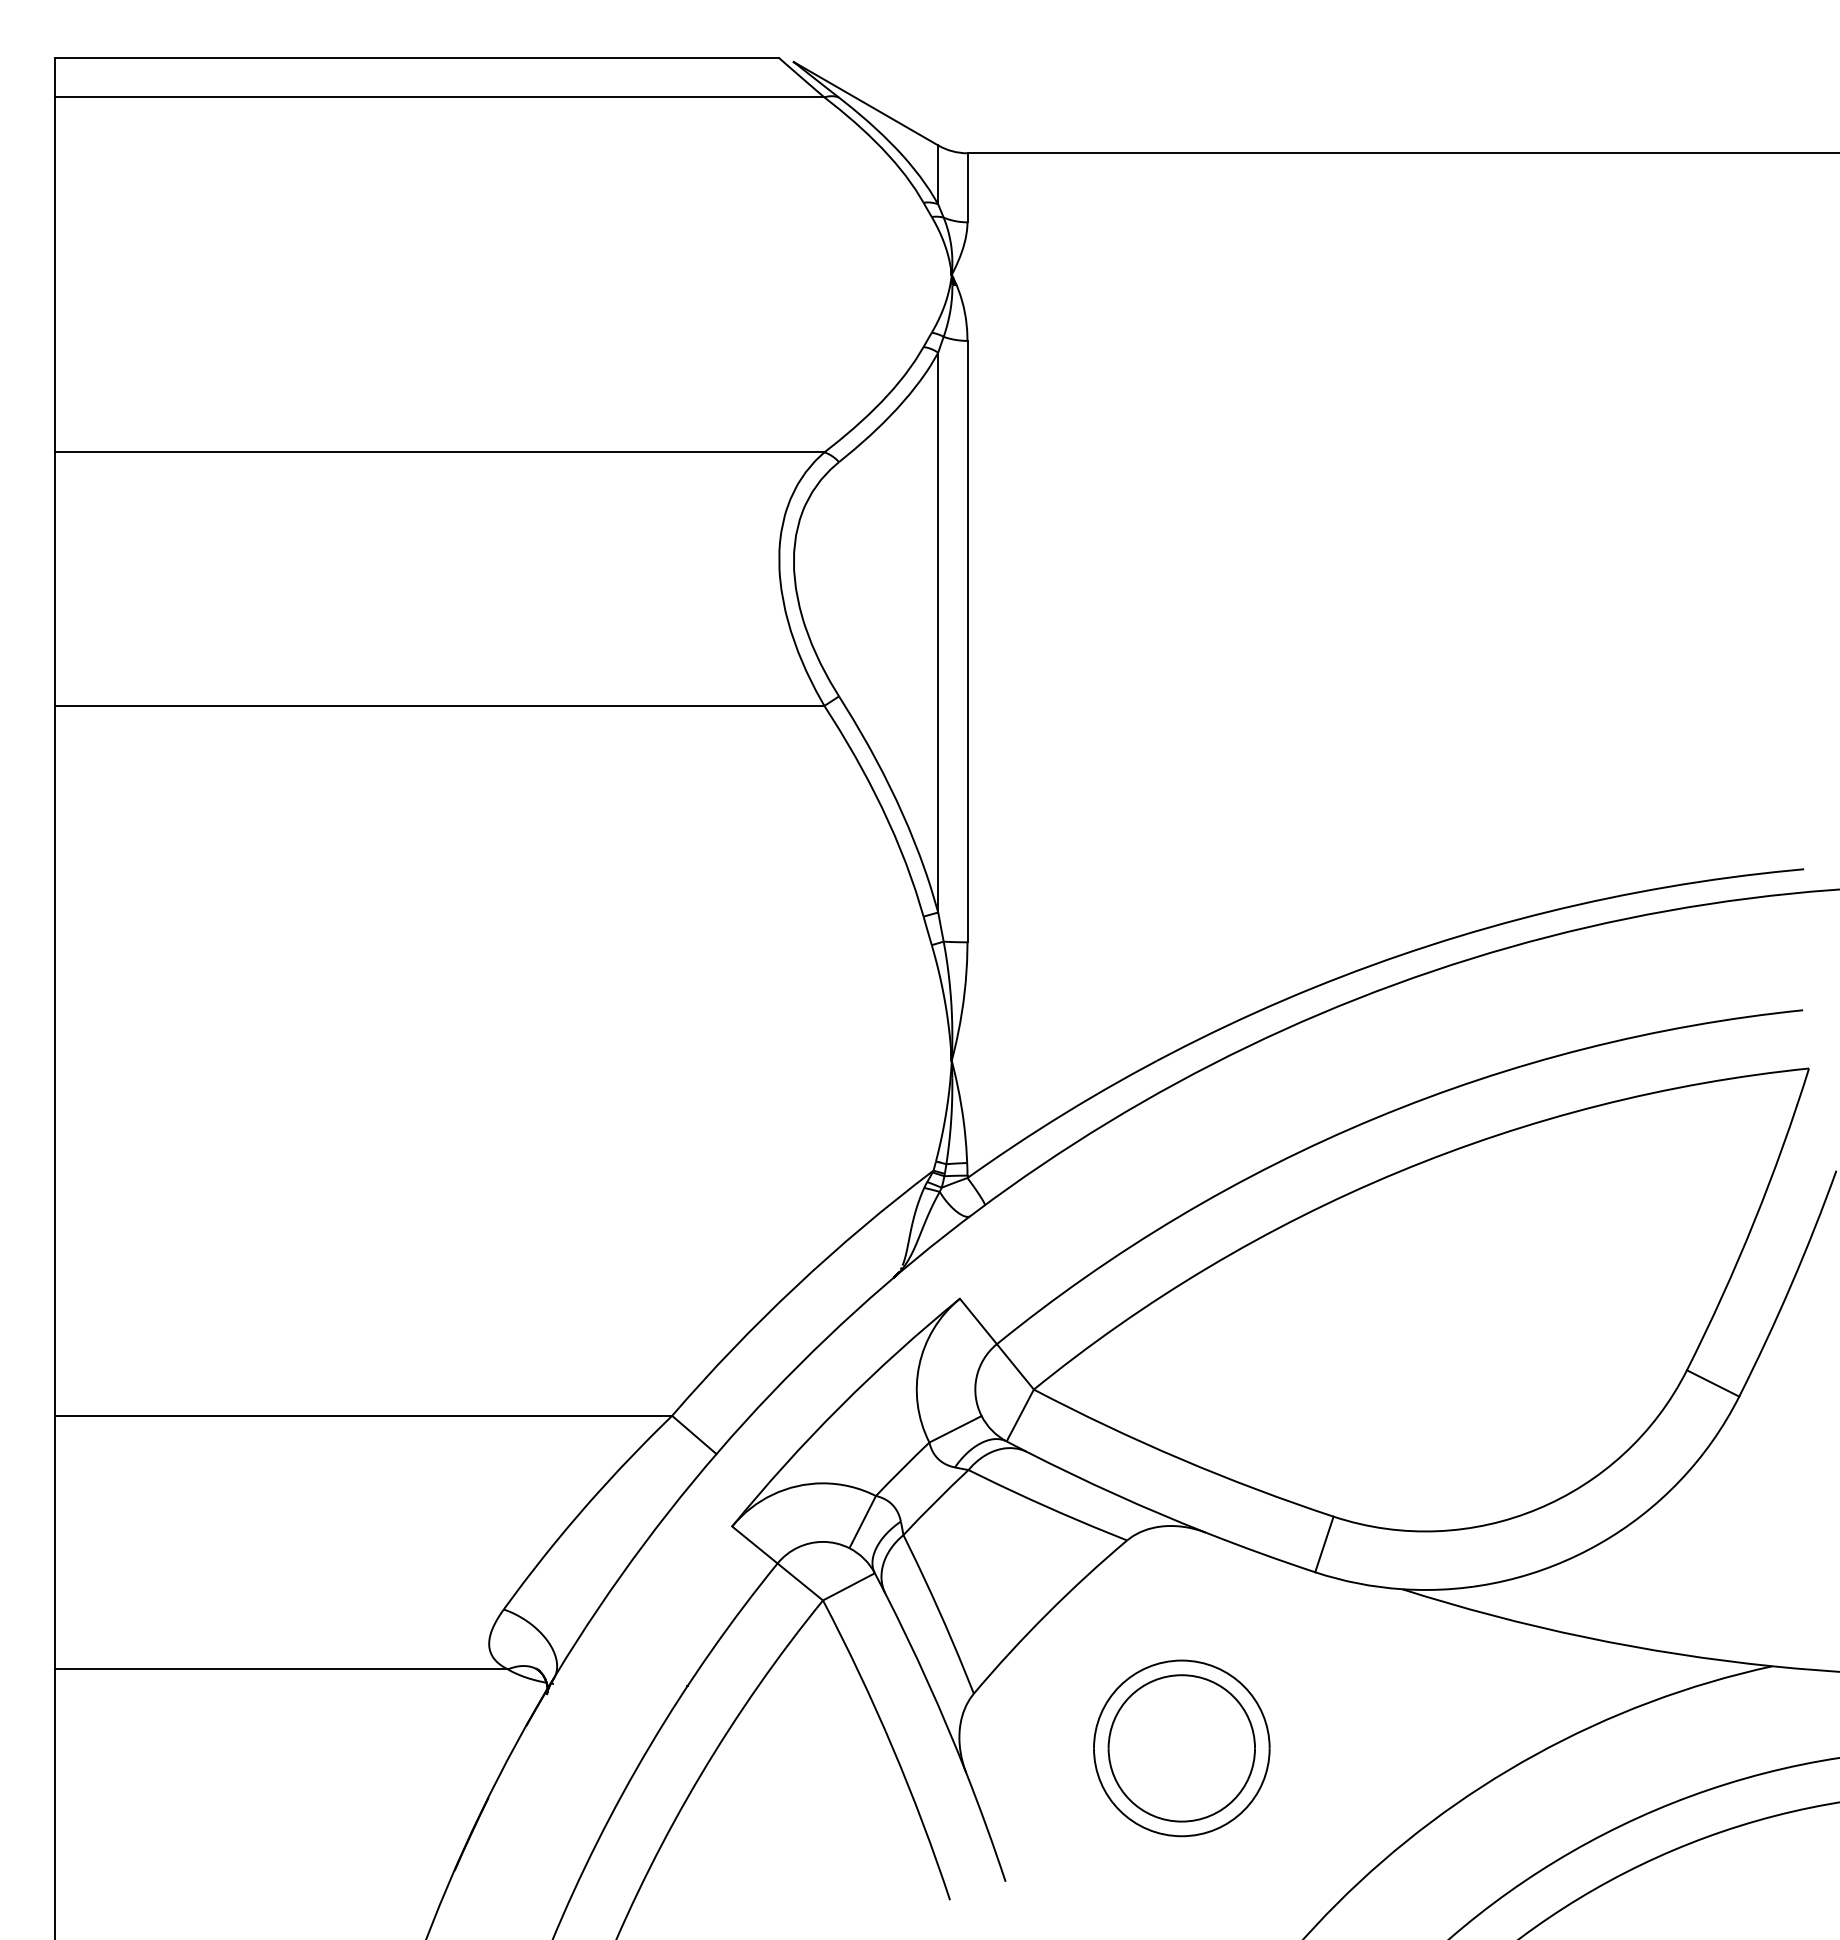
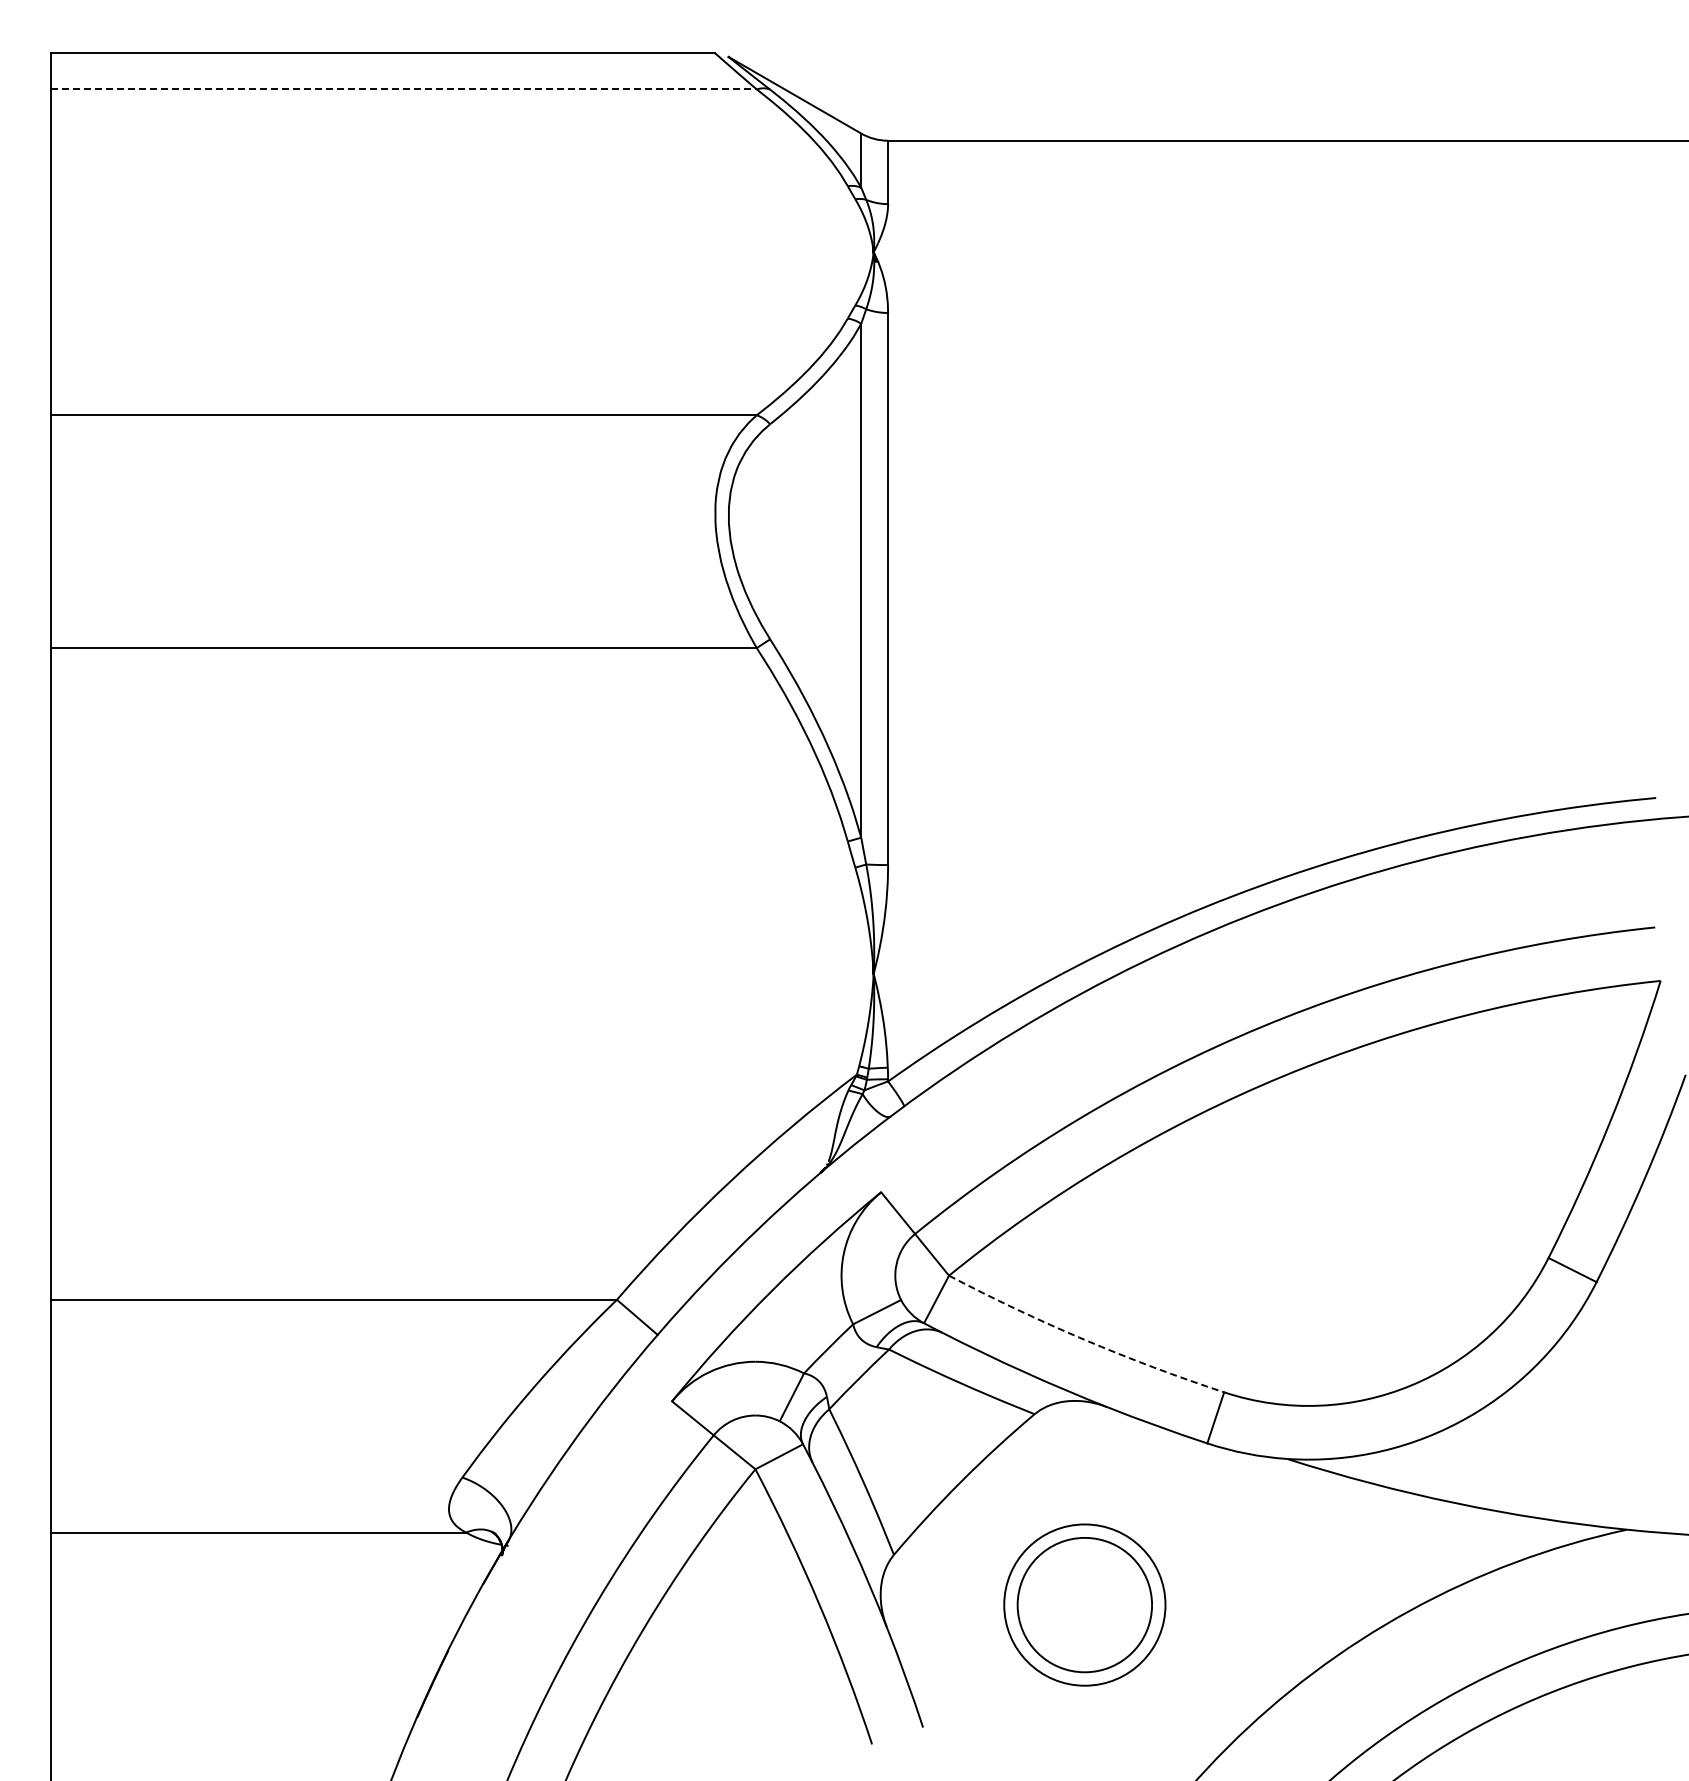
line: (440, 97) -> (404, 89), solid -> dashed
arc: (1181, 1459) -> (1084, 1339), solid -> dashed

